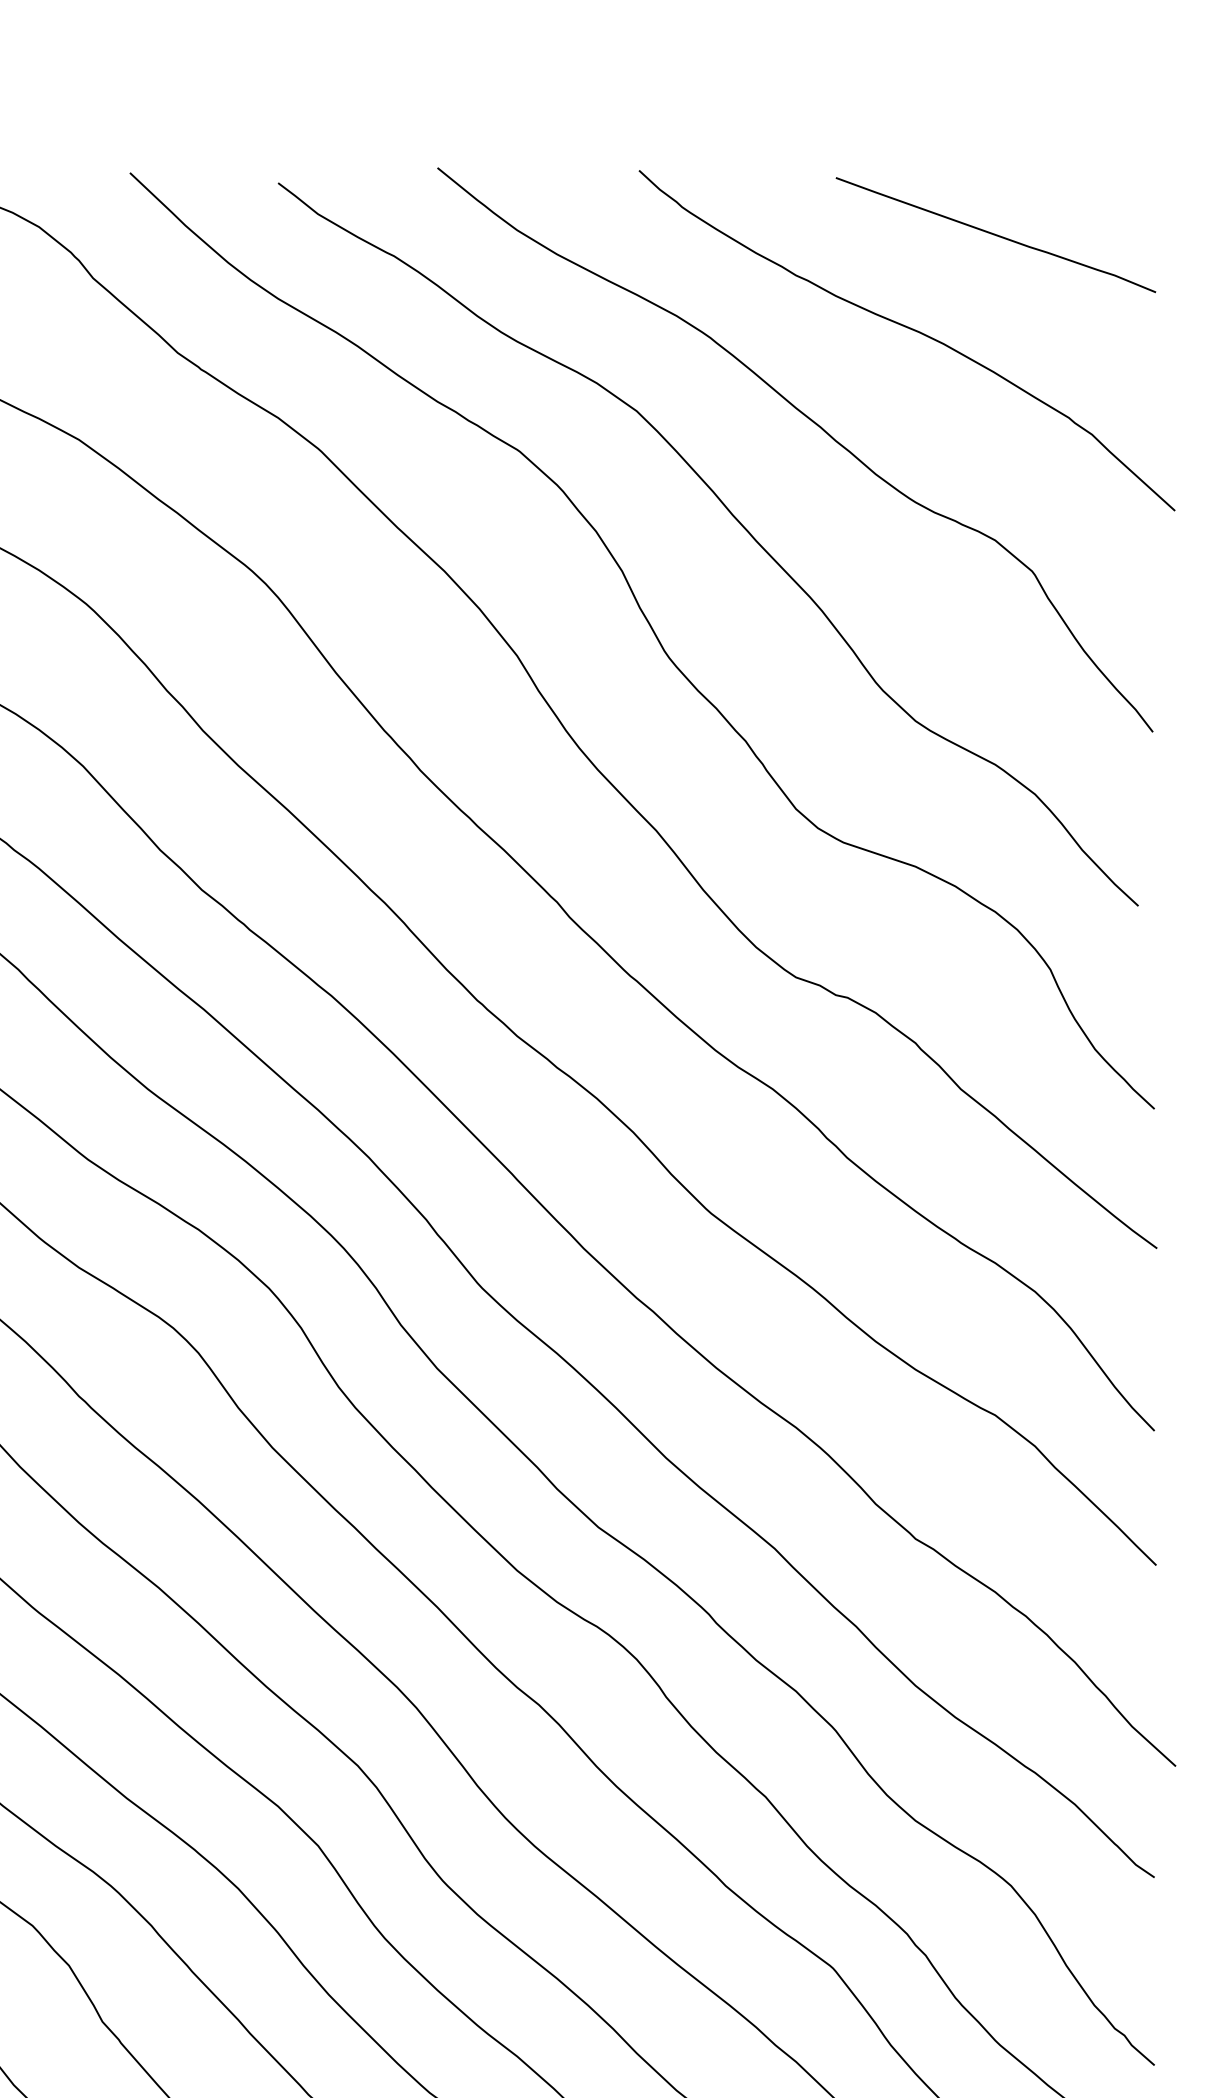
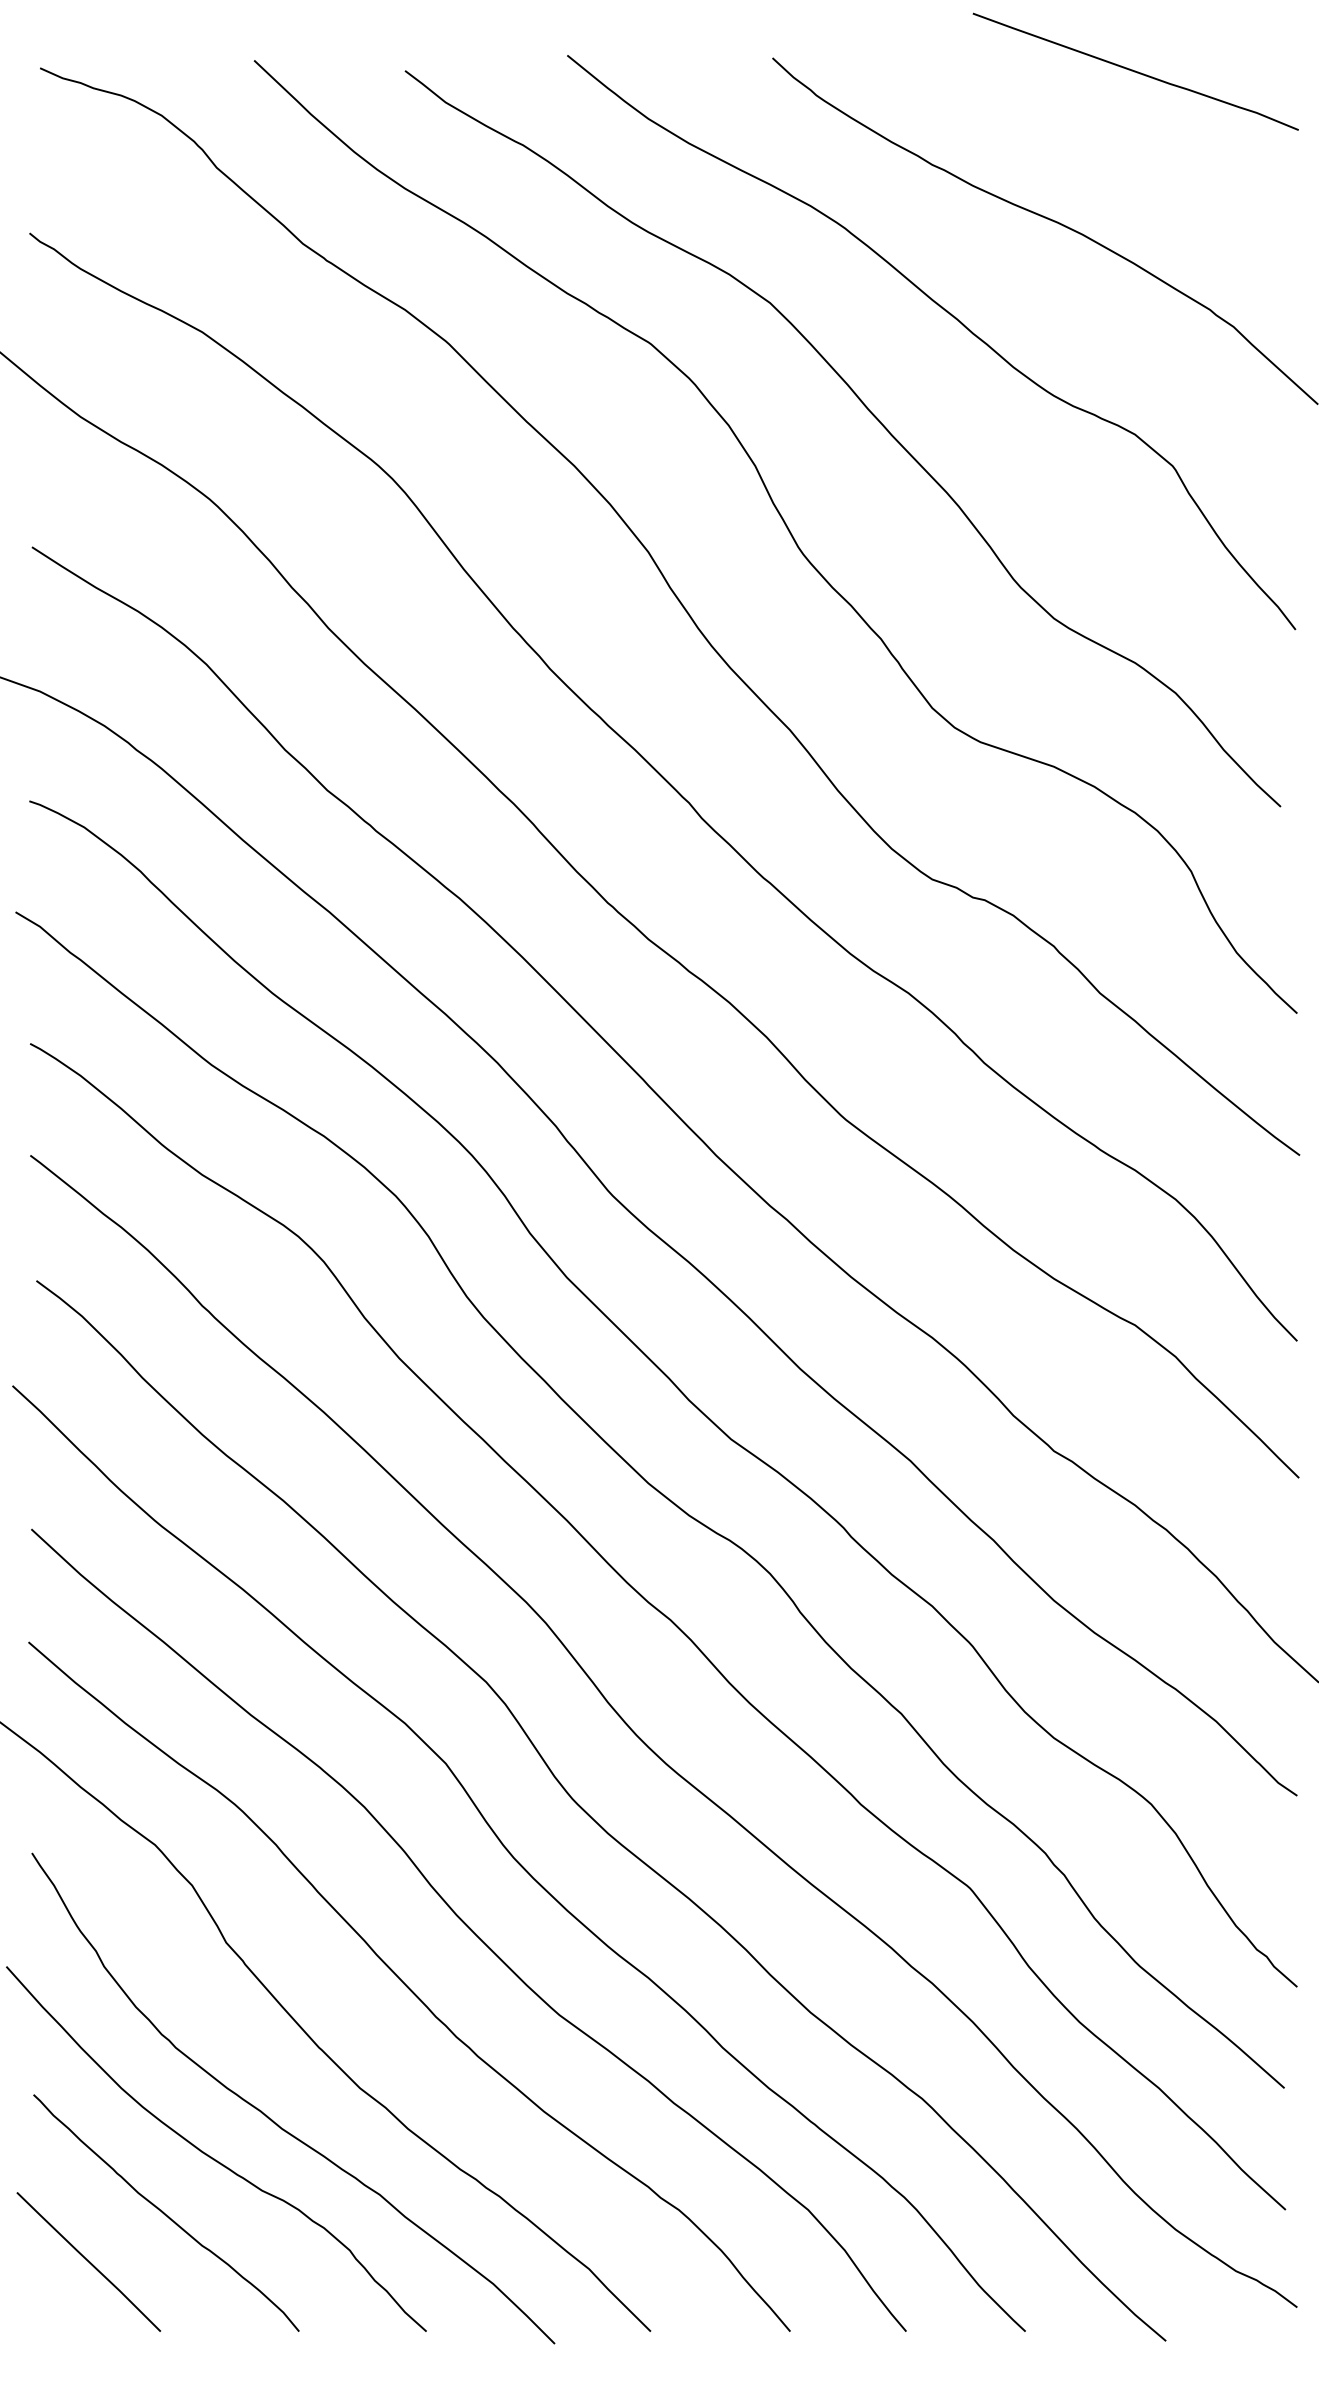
curve: (995, 234) -> (1135, 71), moved

